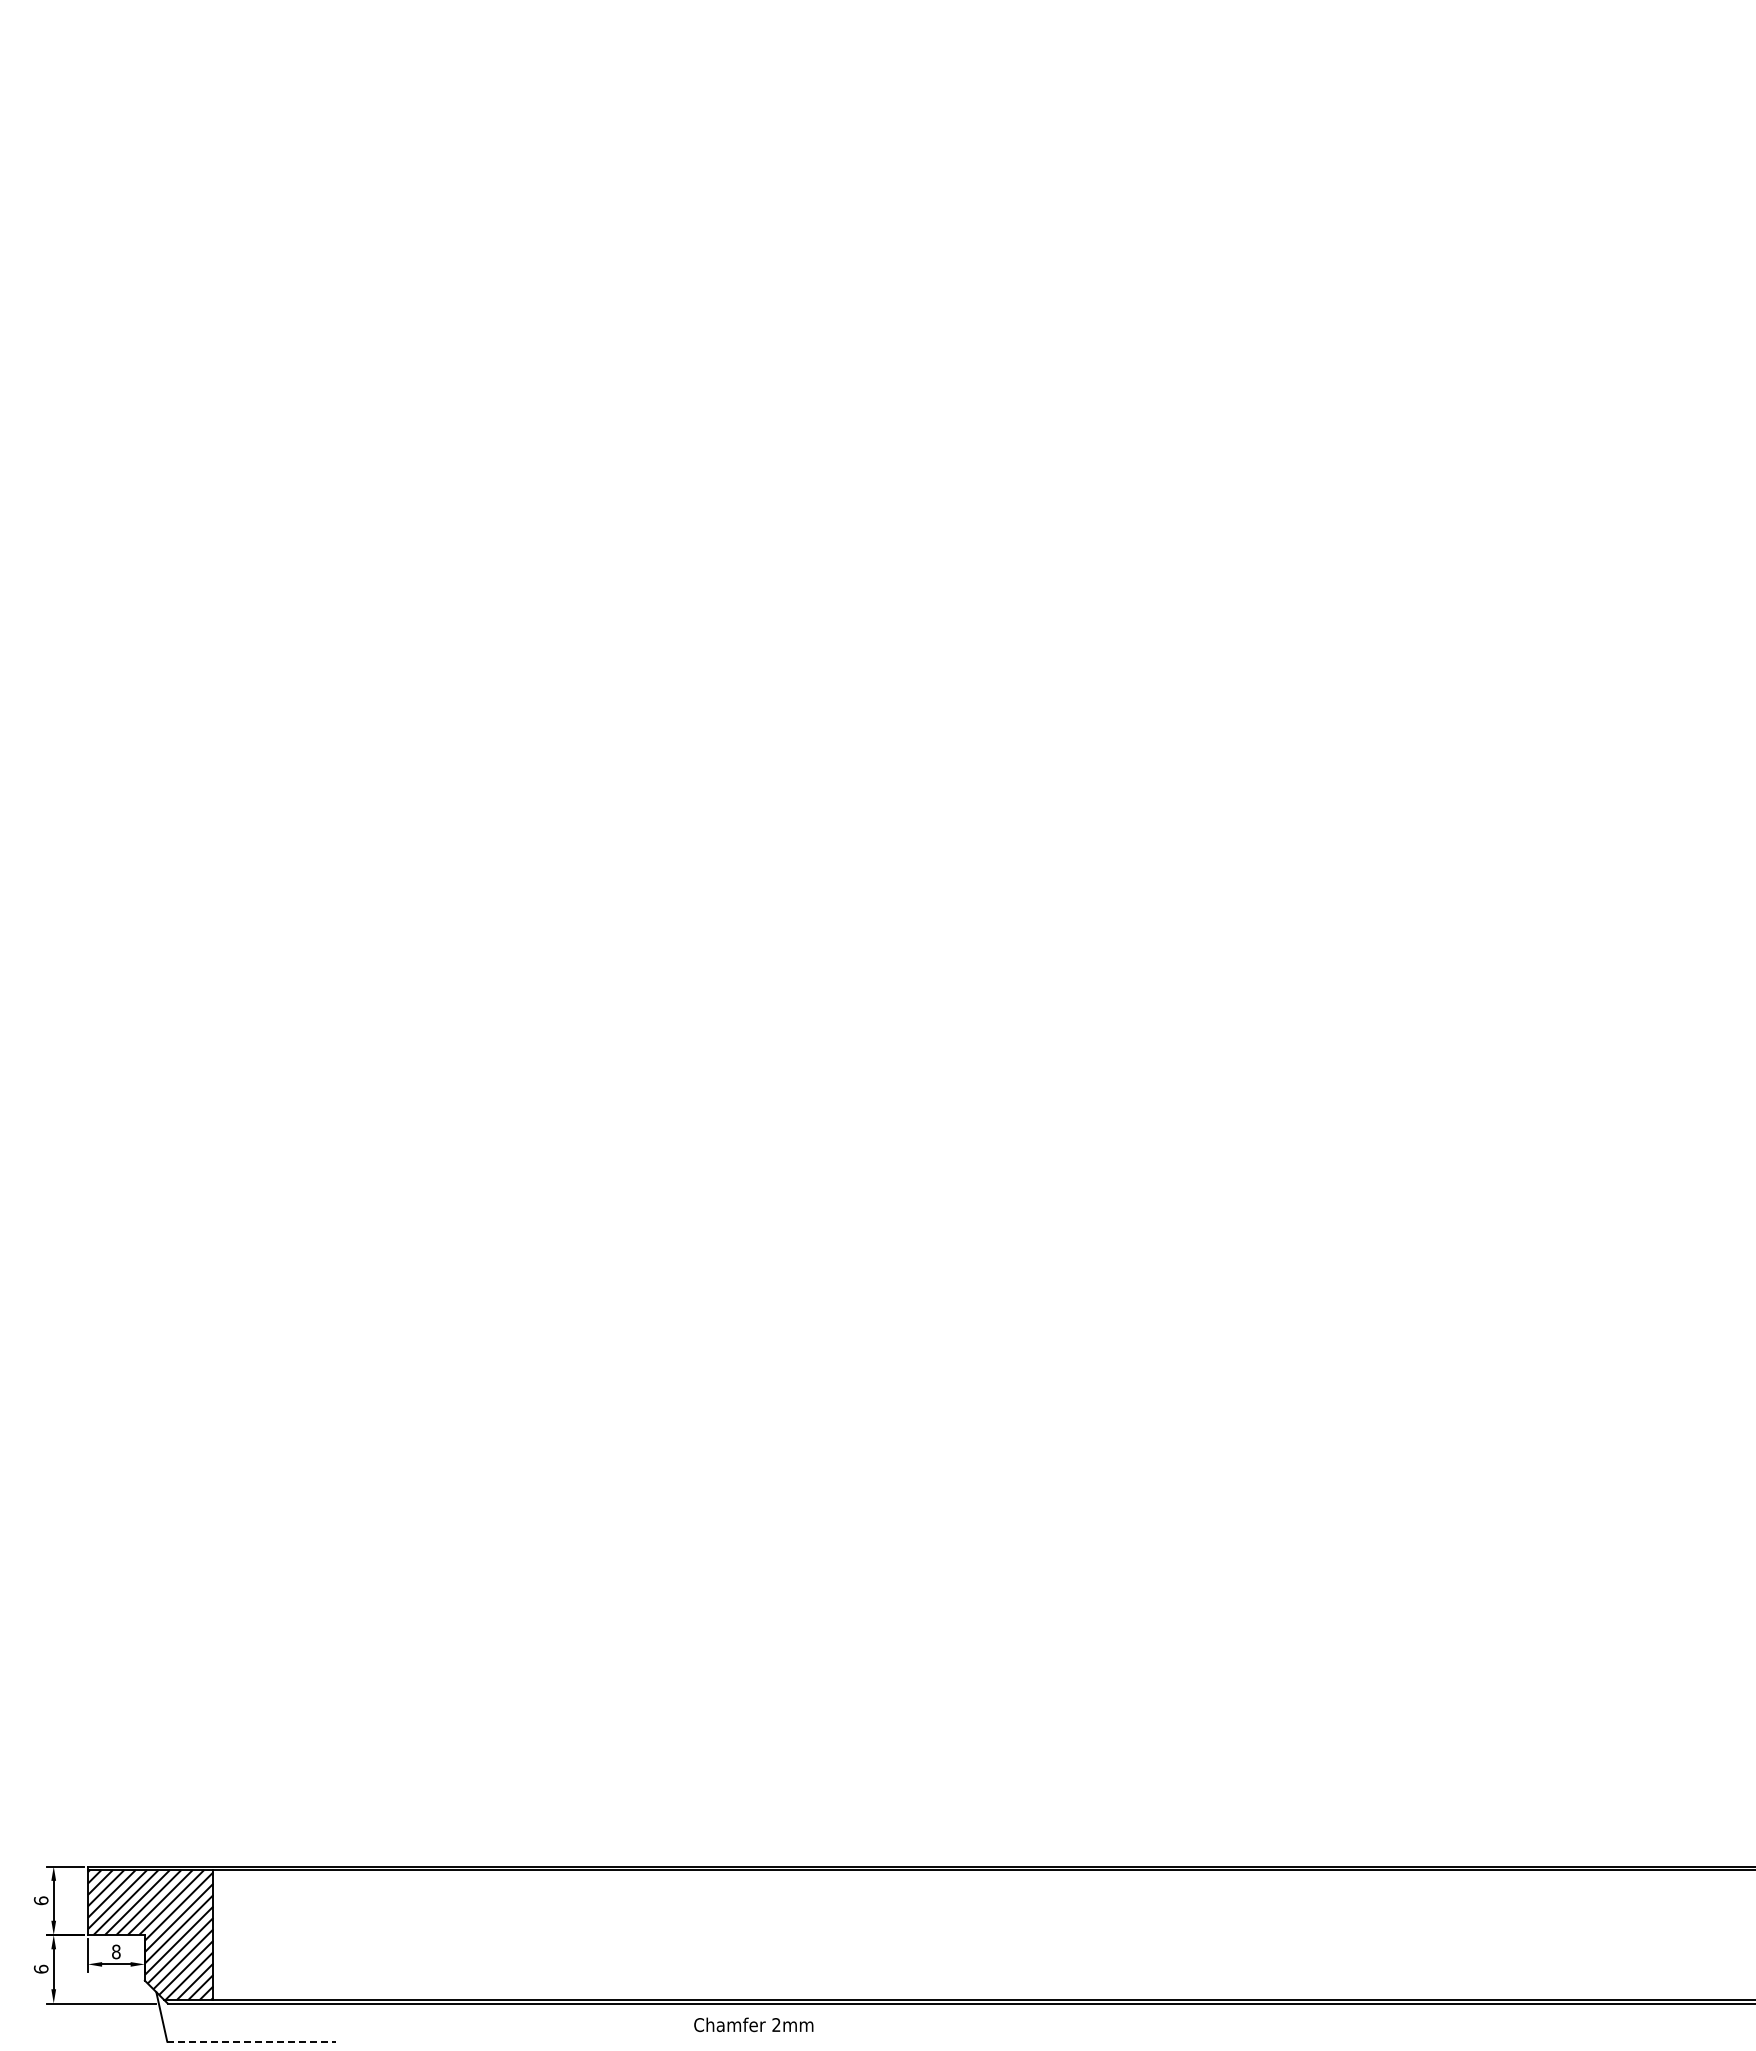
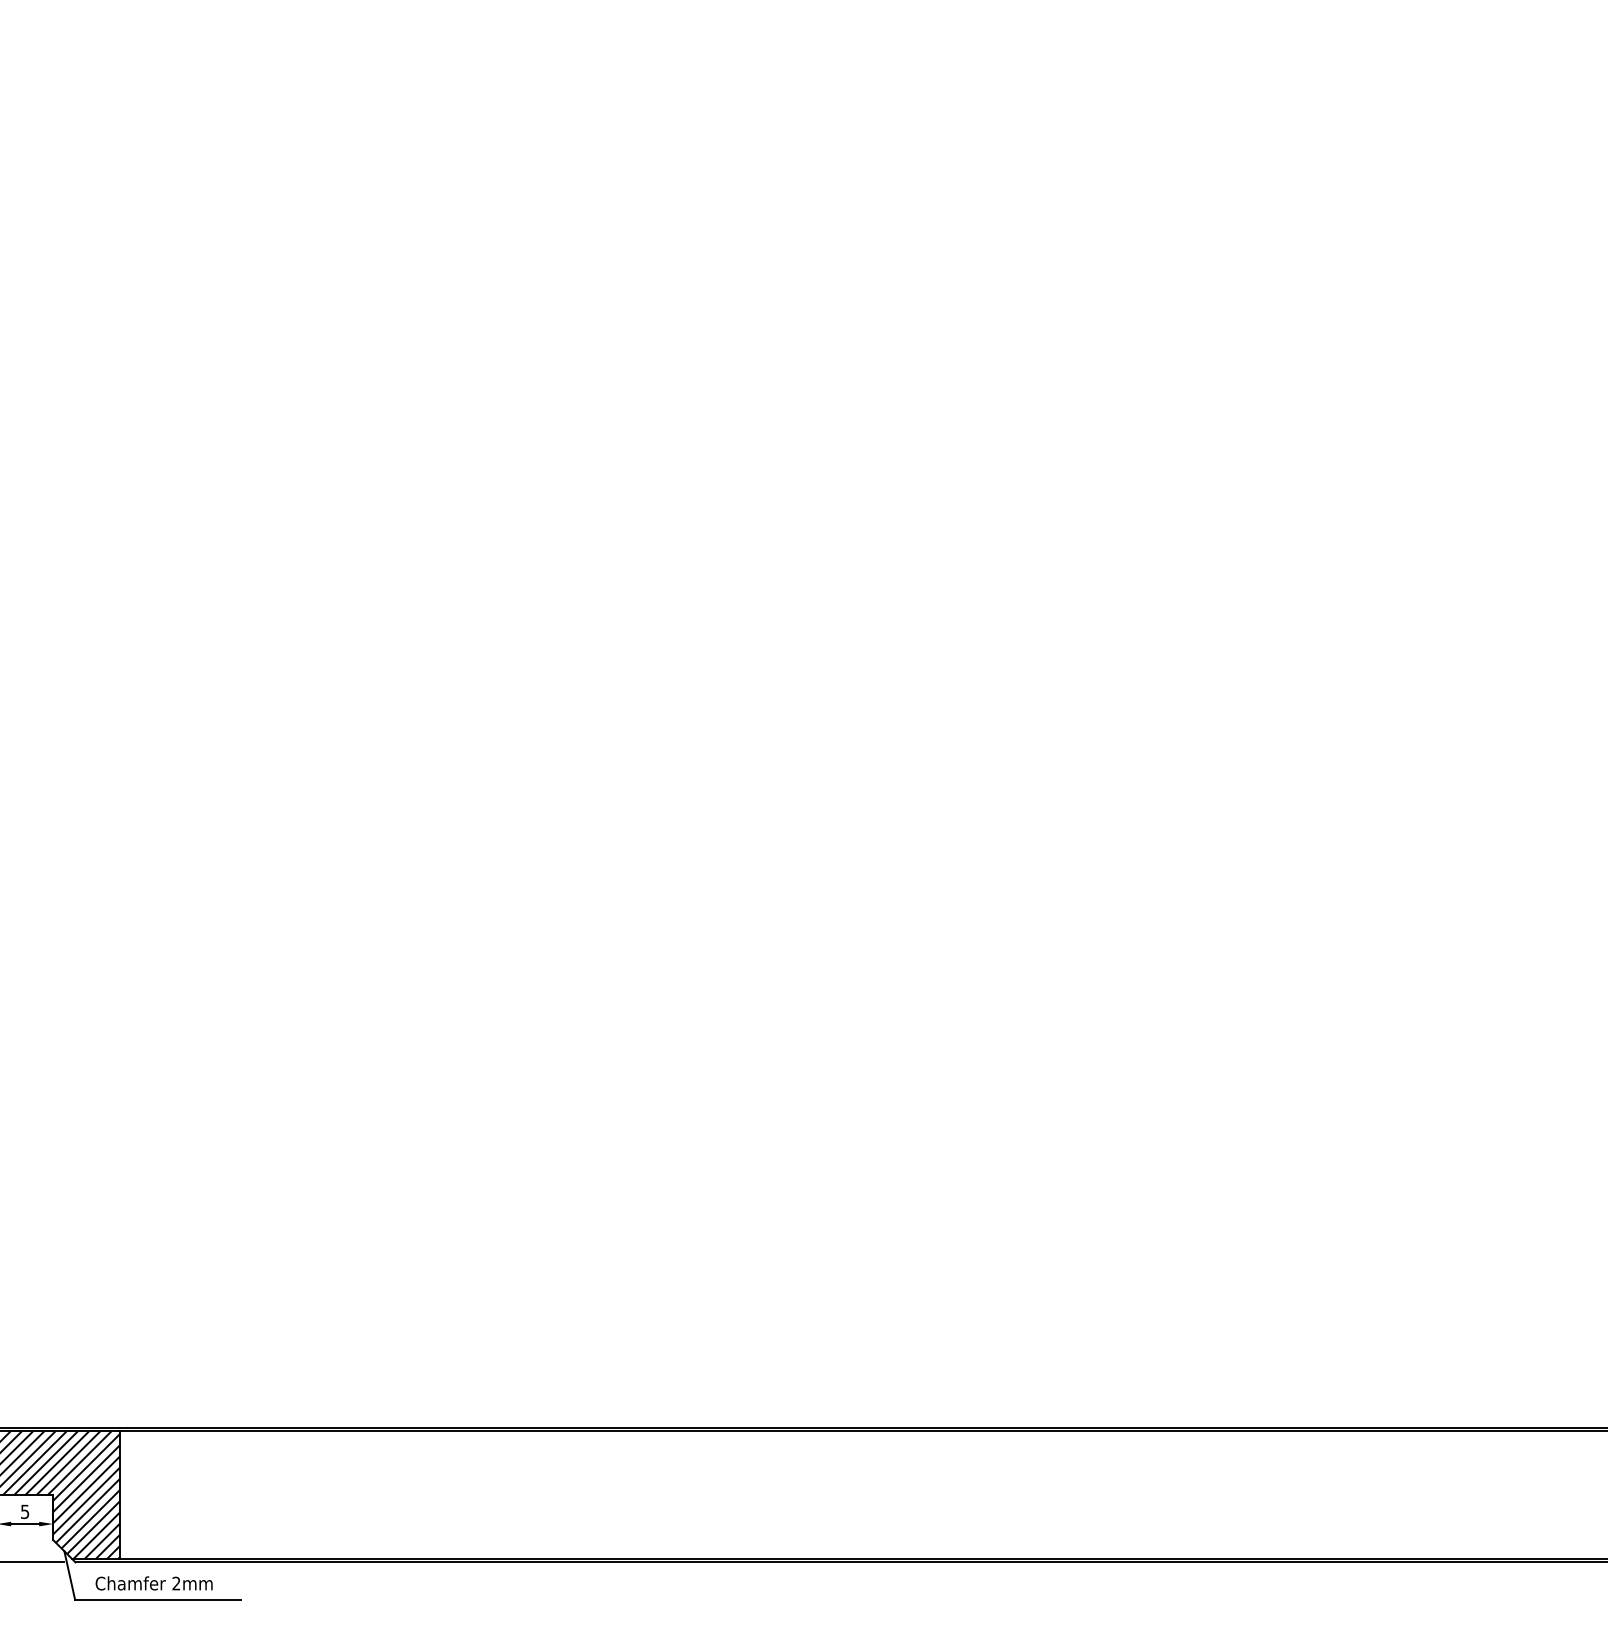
text: (116, 1951) -> (25, 1511), 8 -> 5
text: (753, 2024) -> (153, 1583), moved
line: (252, 2041) -> (158, 1599), dashed -> solid

